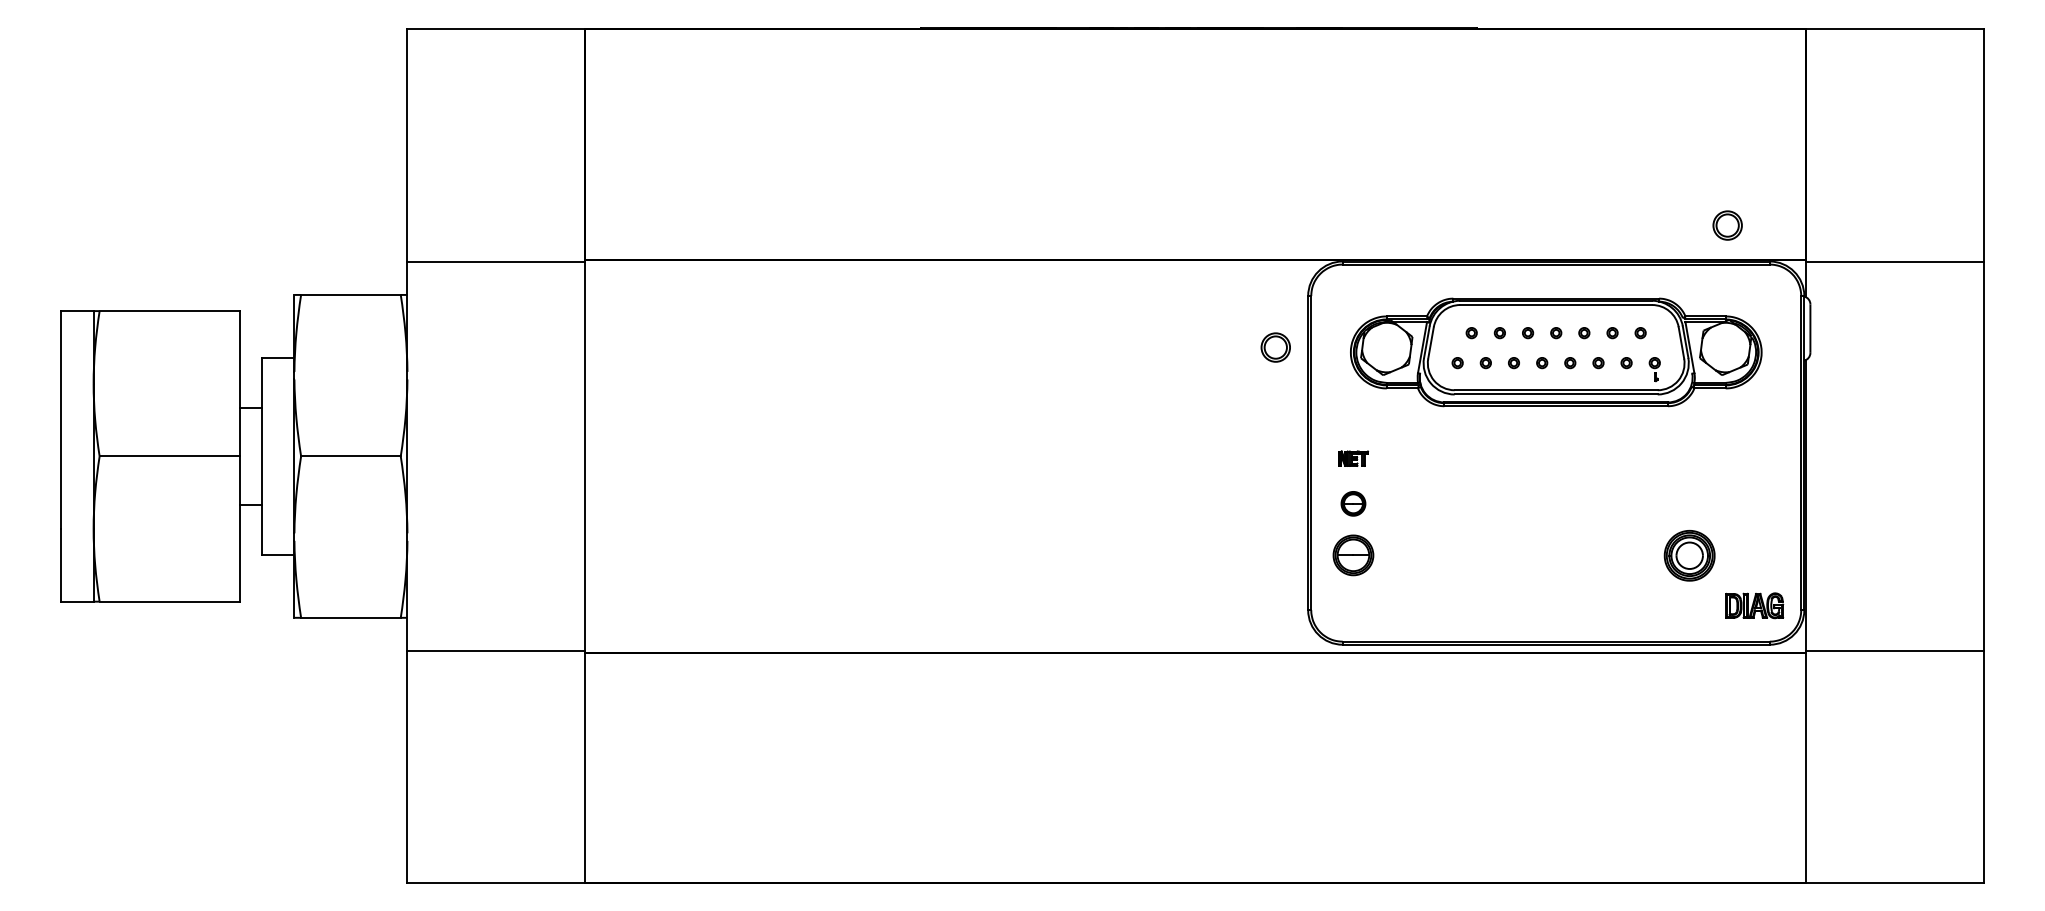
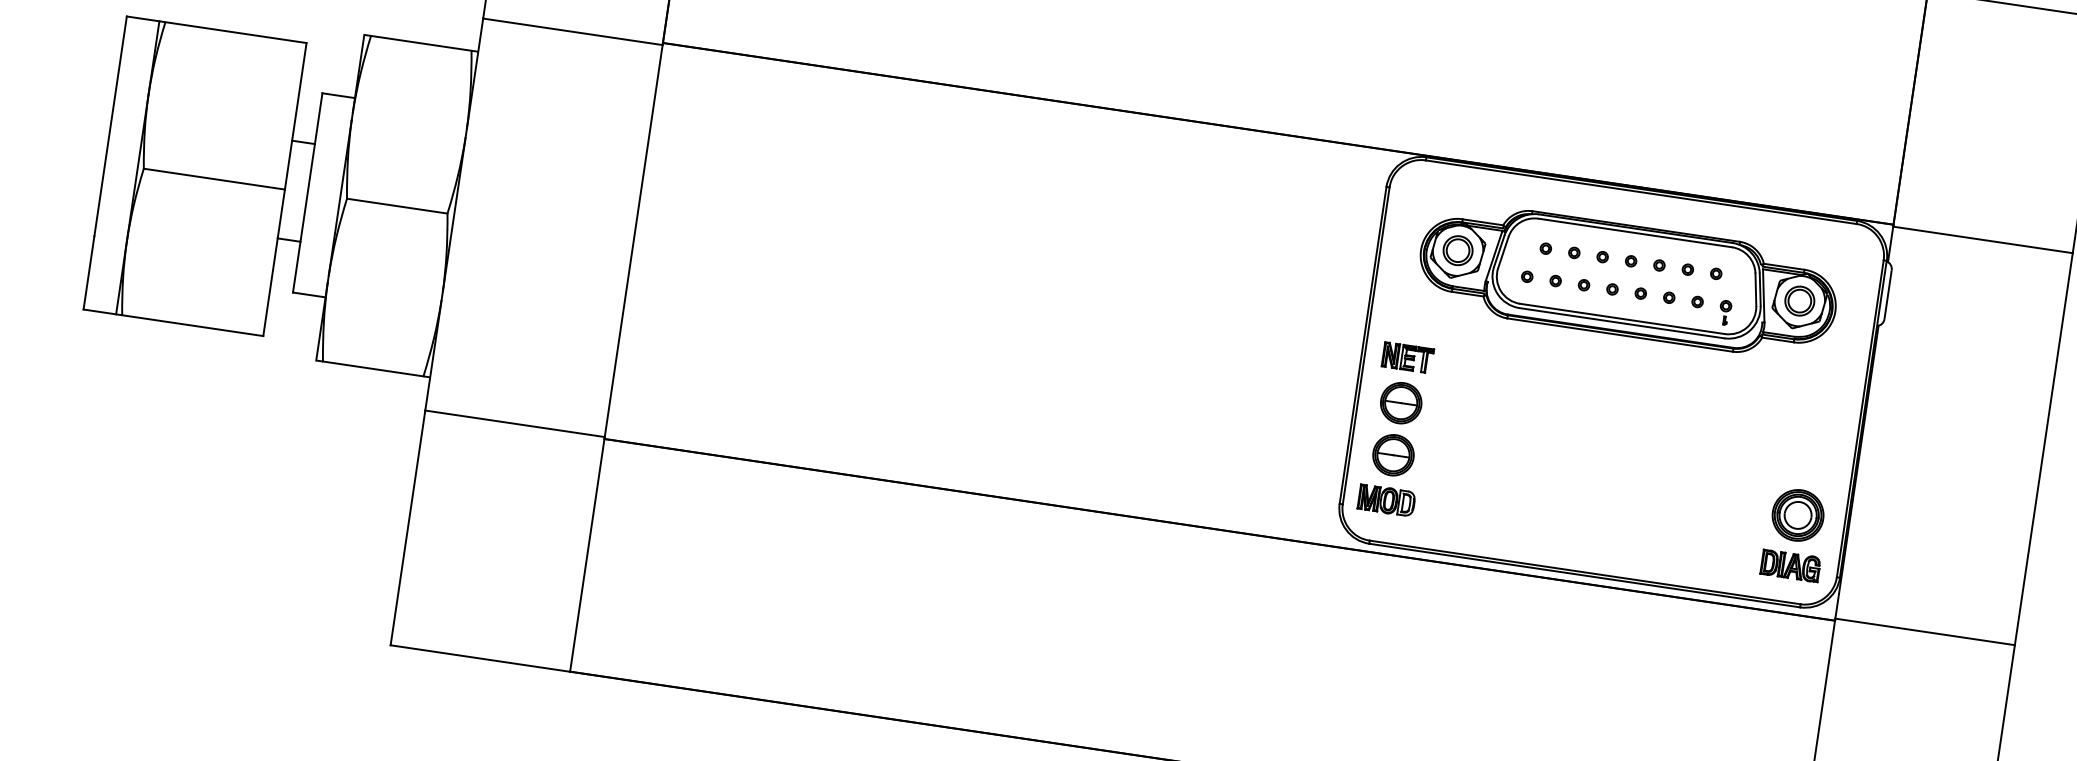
part: (1727, 225) -> (1799, 301), moved
part: (1275, 347) -> (1457, 250), moved
part: (1353, 458) -> (1407, 357), size x1.67
part: (1353, 503) -> (1401, 402), size x1.67
part: (1689, 555) -> (1797, 515), moved
part: (1353, 599) -> (1386, 499), added

